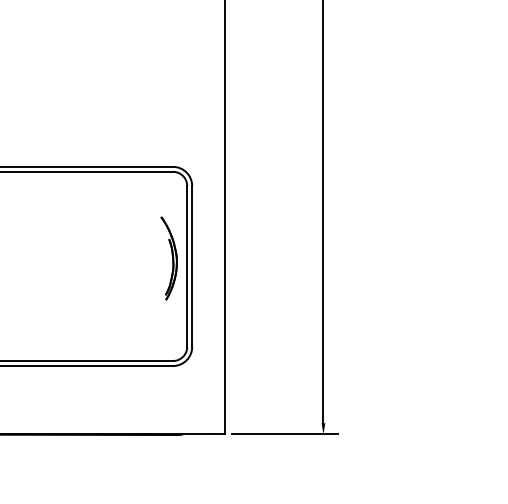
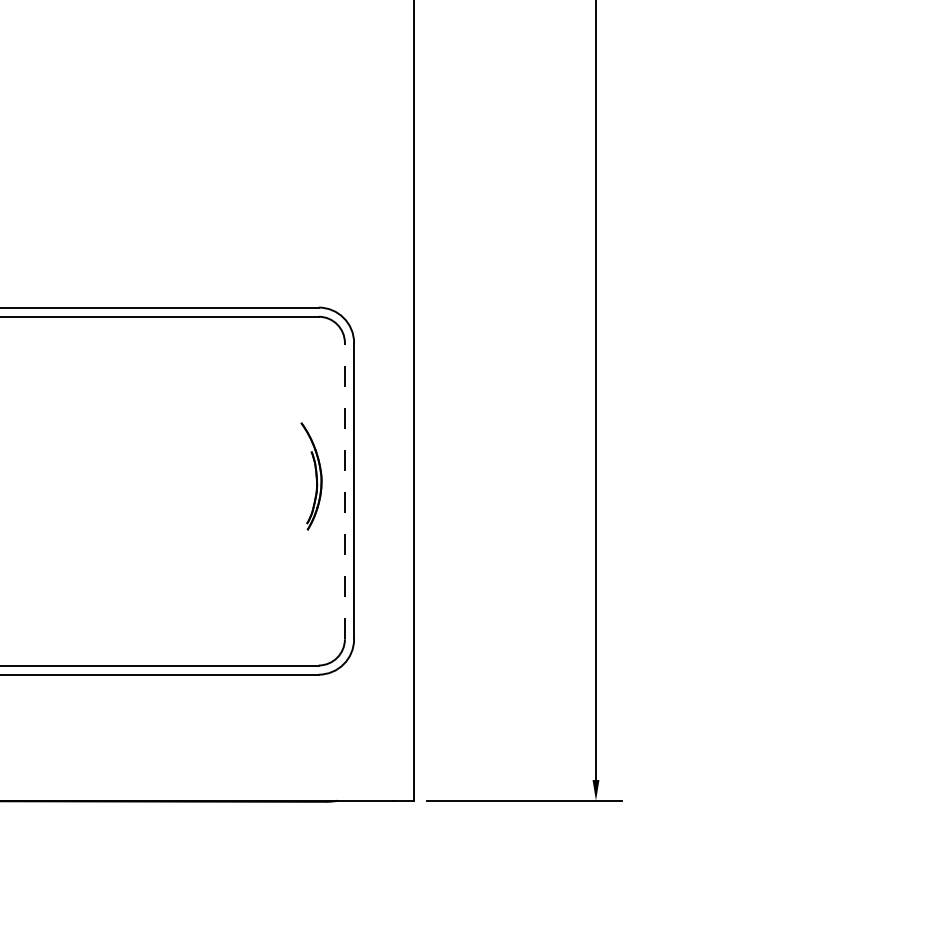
part: (168, 258) -> (310, 476), size x0.7
line: (187, 265) -> (345, 489), solid -> dashed

